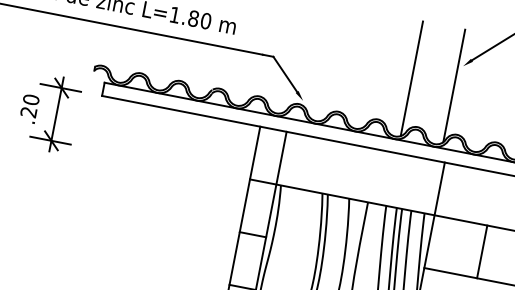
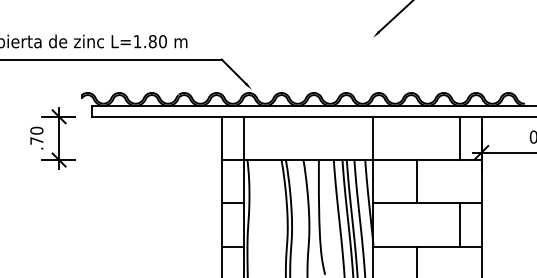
line: (411, 78) -> (334, 55), removed
line: (454, 85) -> (369, 54), removed
text: (28, 111) -> (36, 140), .20 -> .70

